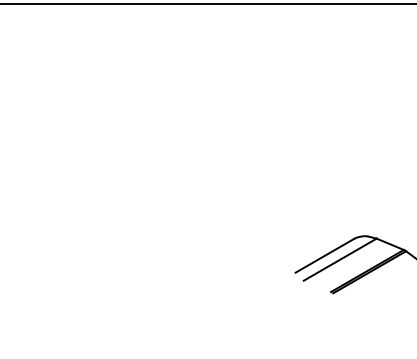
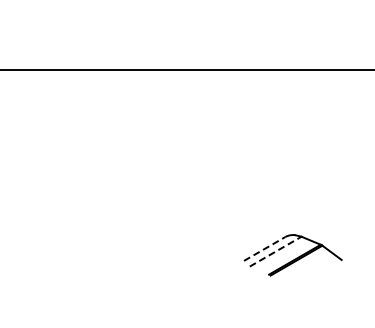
line: (324, 255) -> (264, 248), solid -> dashed
line: (340, 259) -> (275, 251), solid -> dashed

